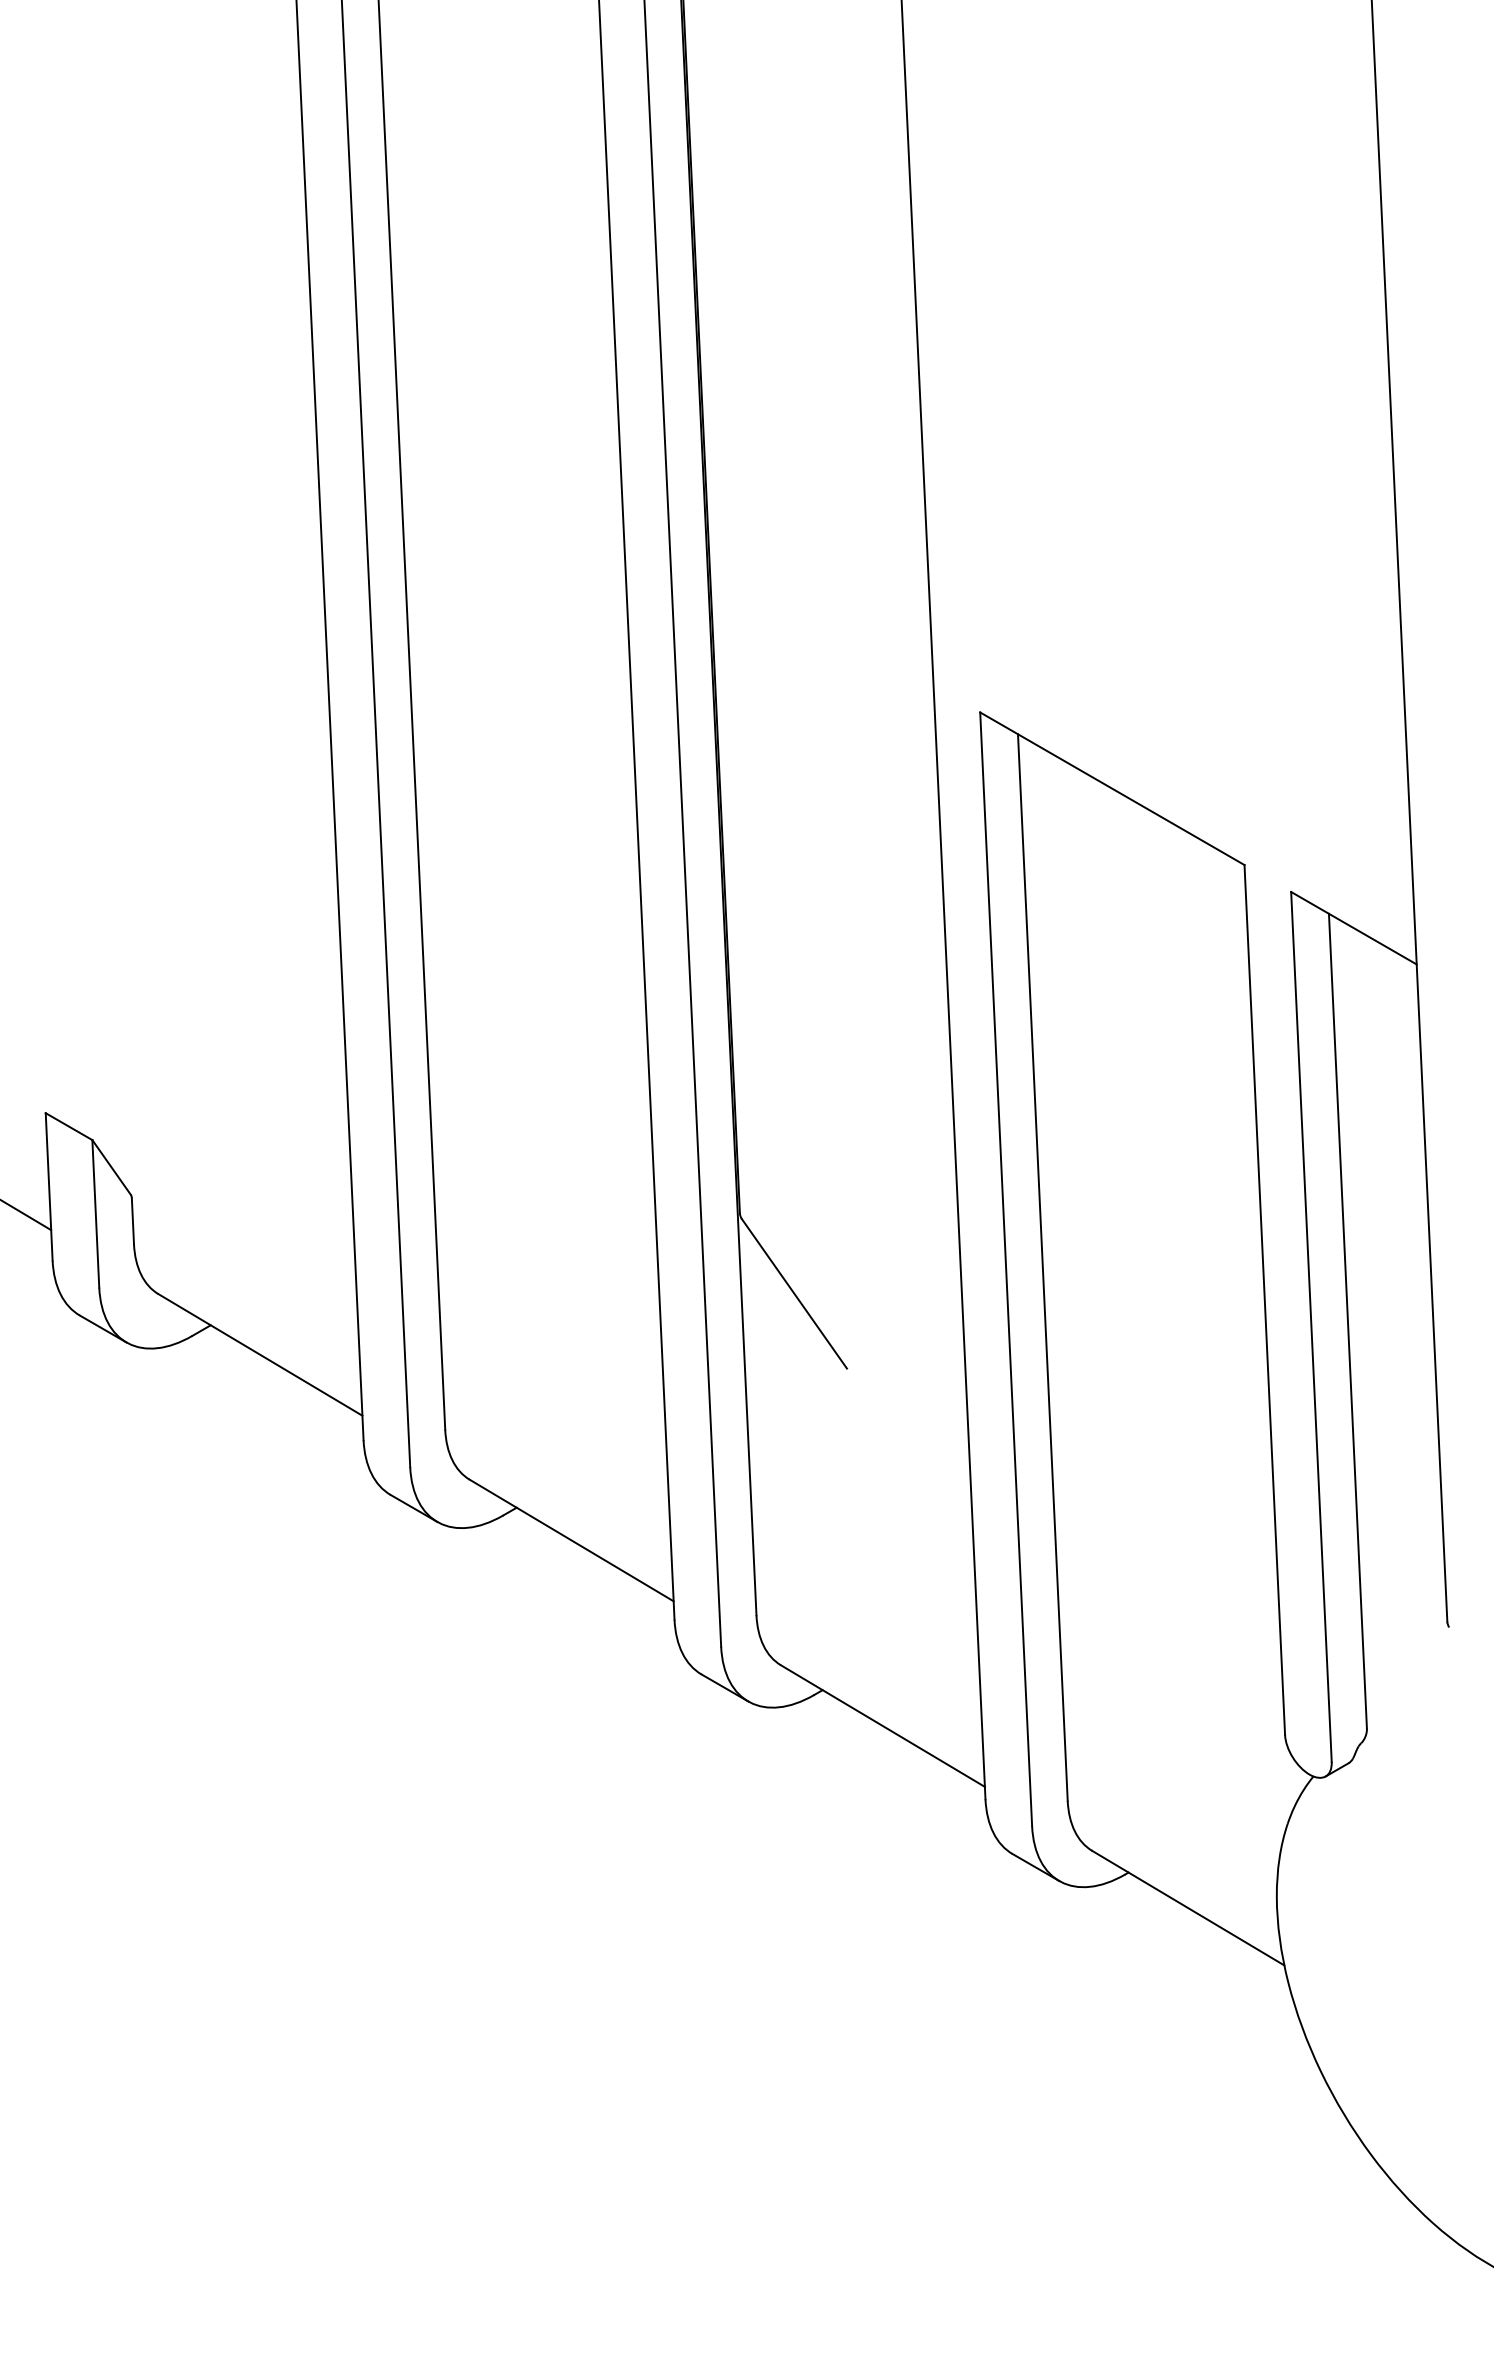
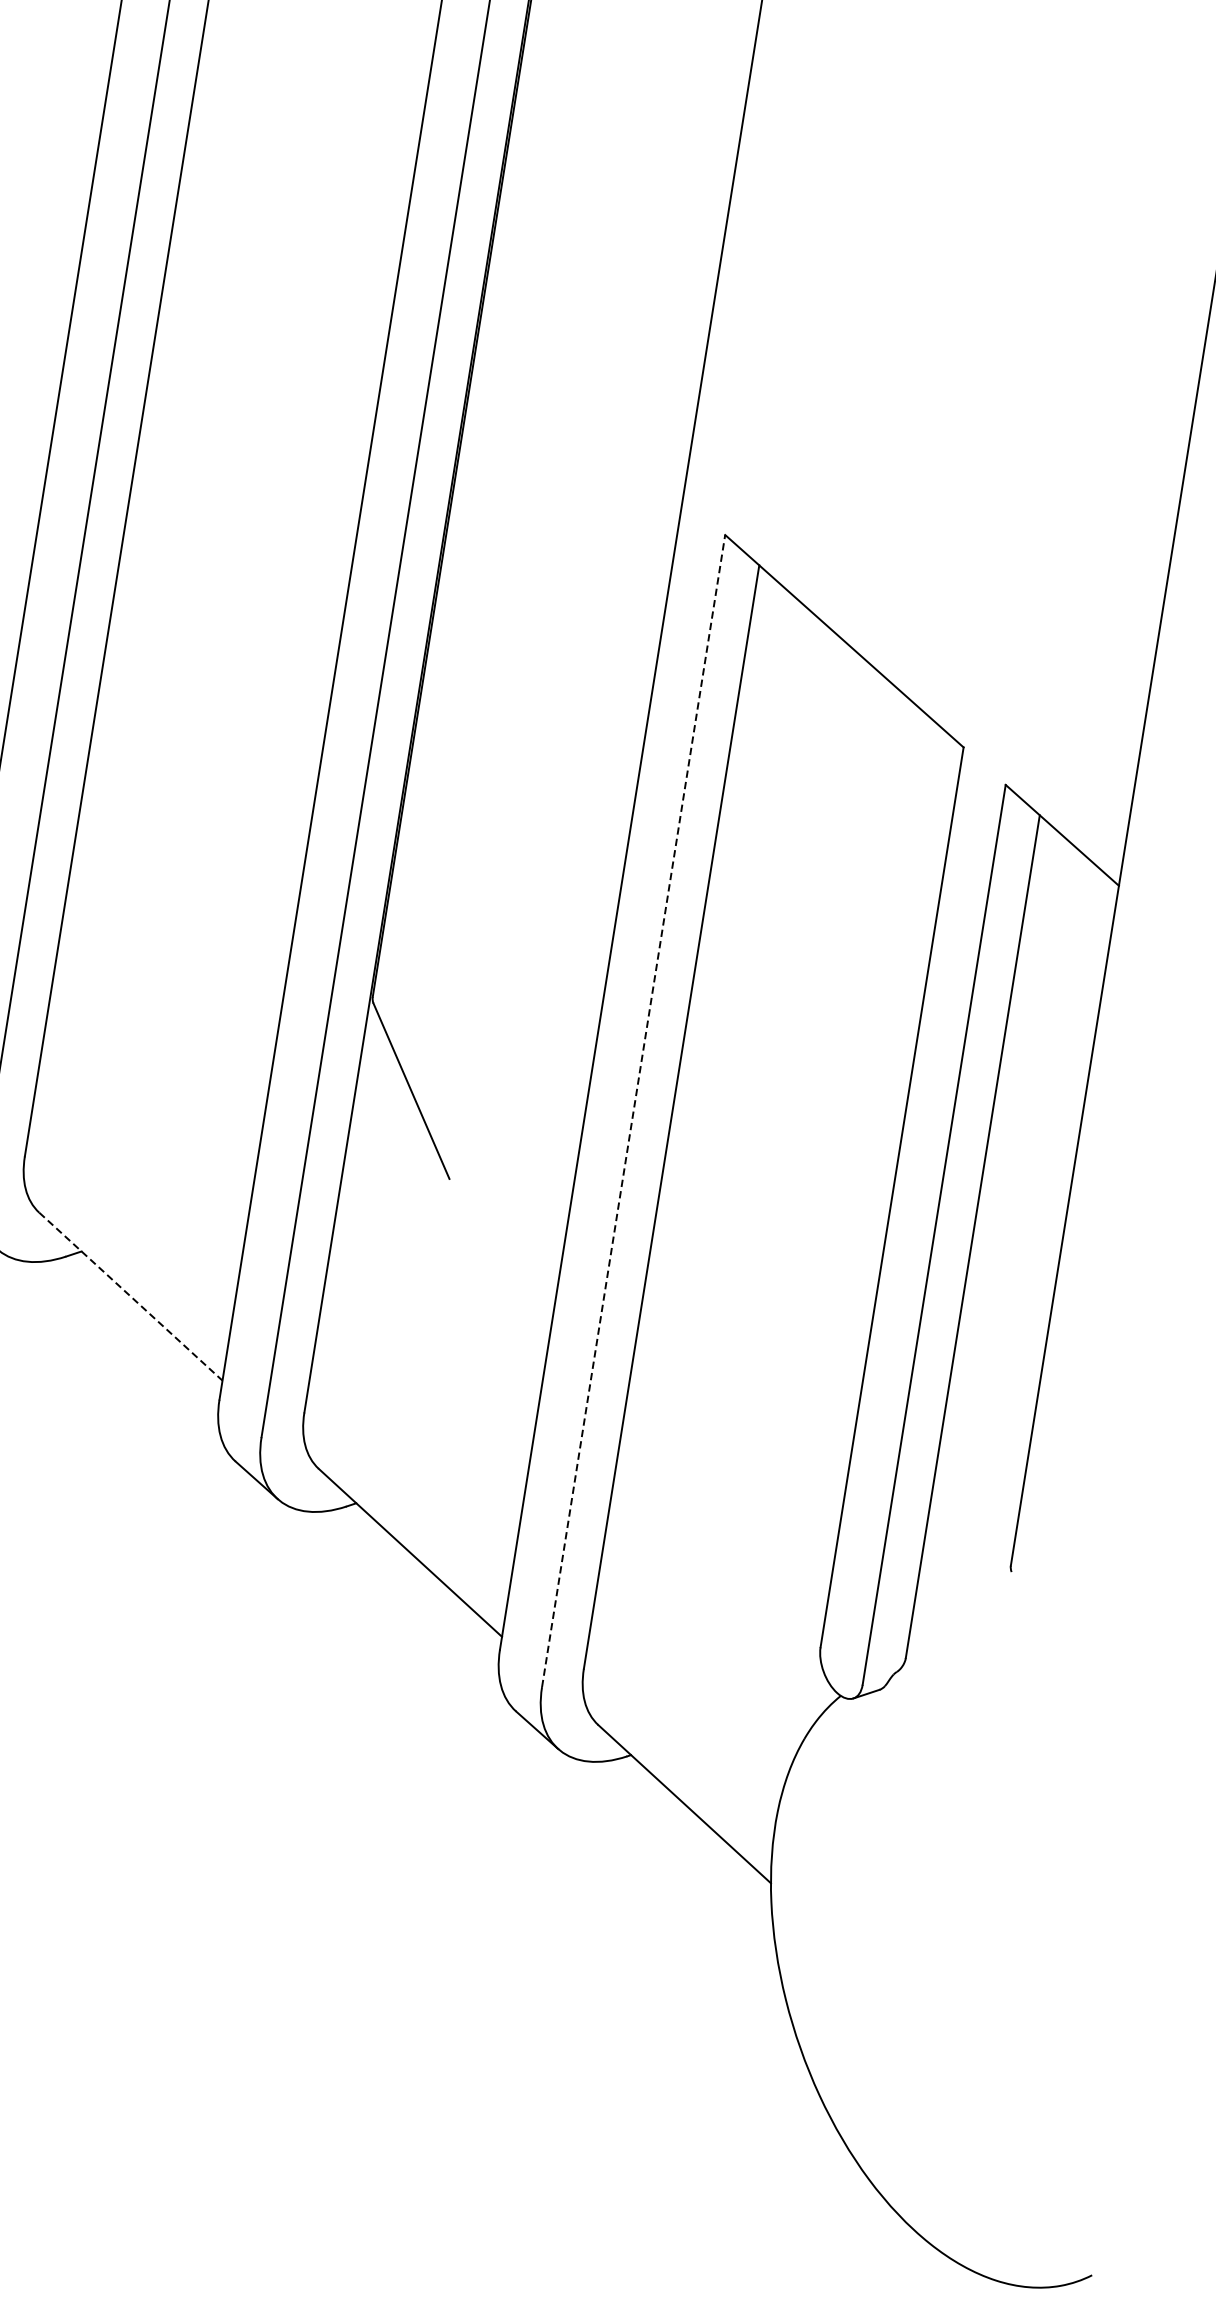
line: (1006, 1268) -> (634, 1110), solid -> dashed
line: (571, 1540) -> (130, 1296), solid -> dashed

